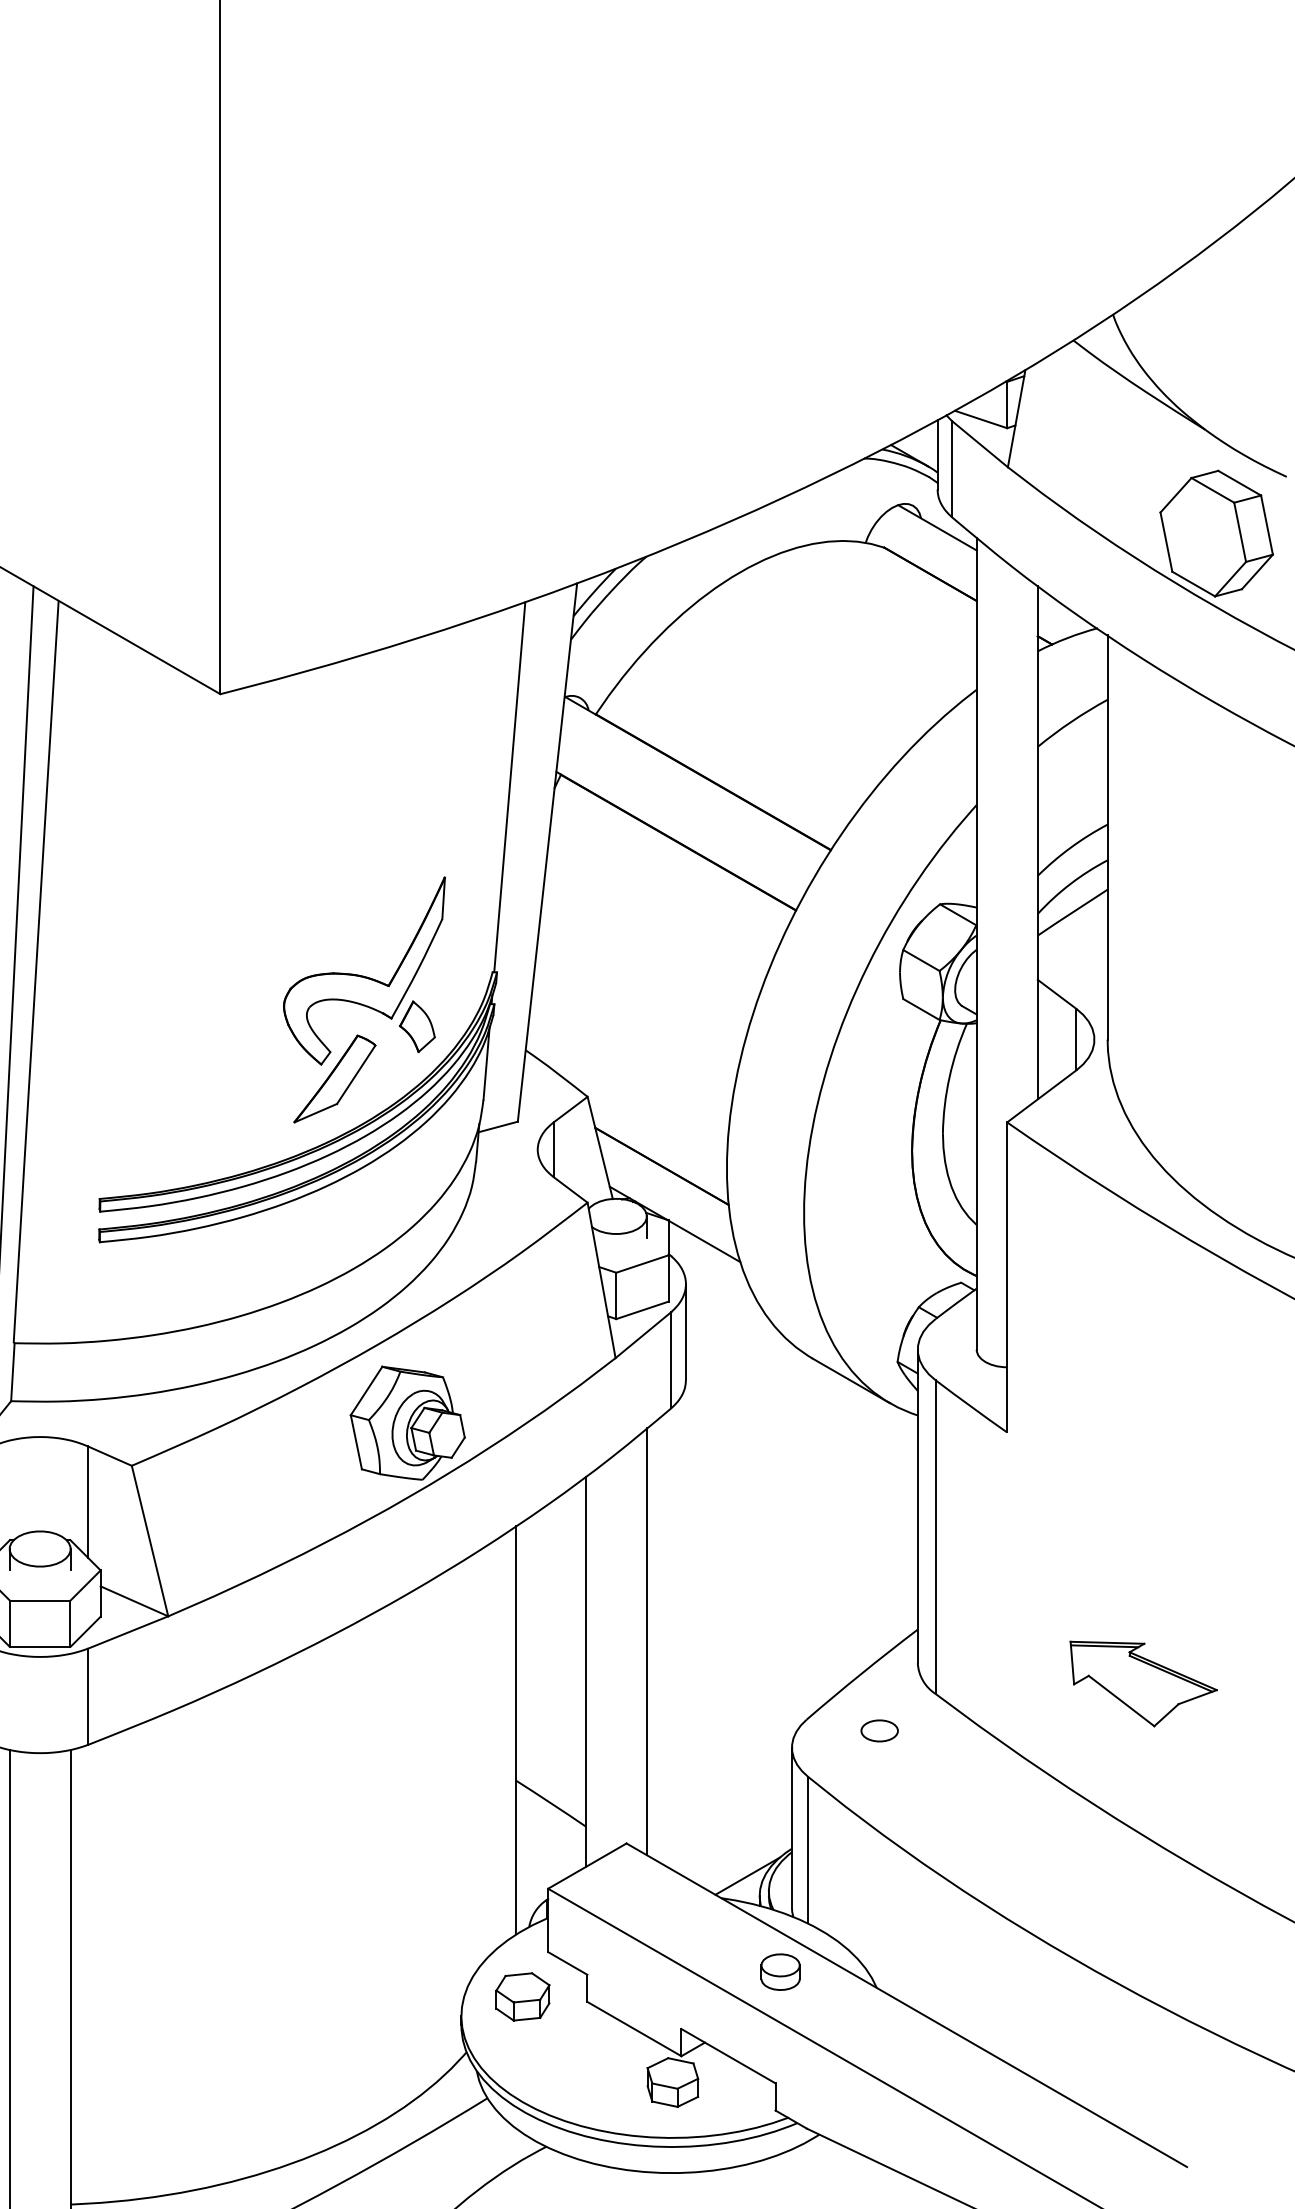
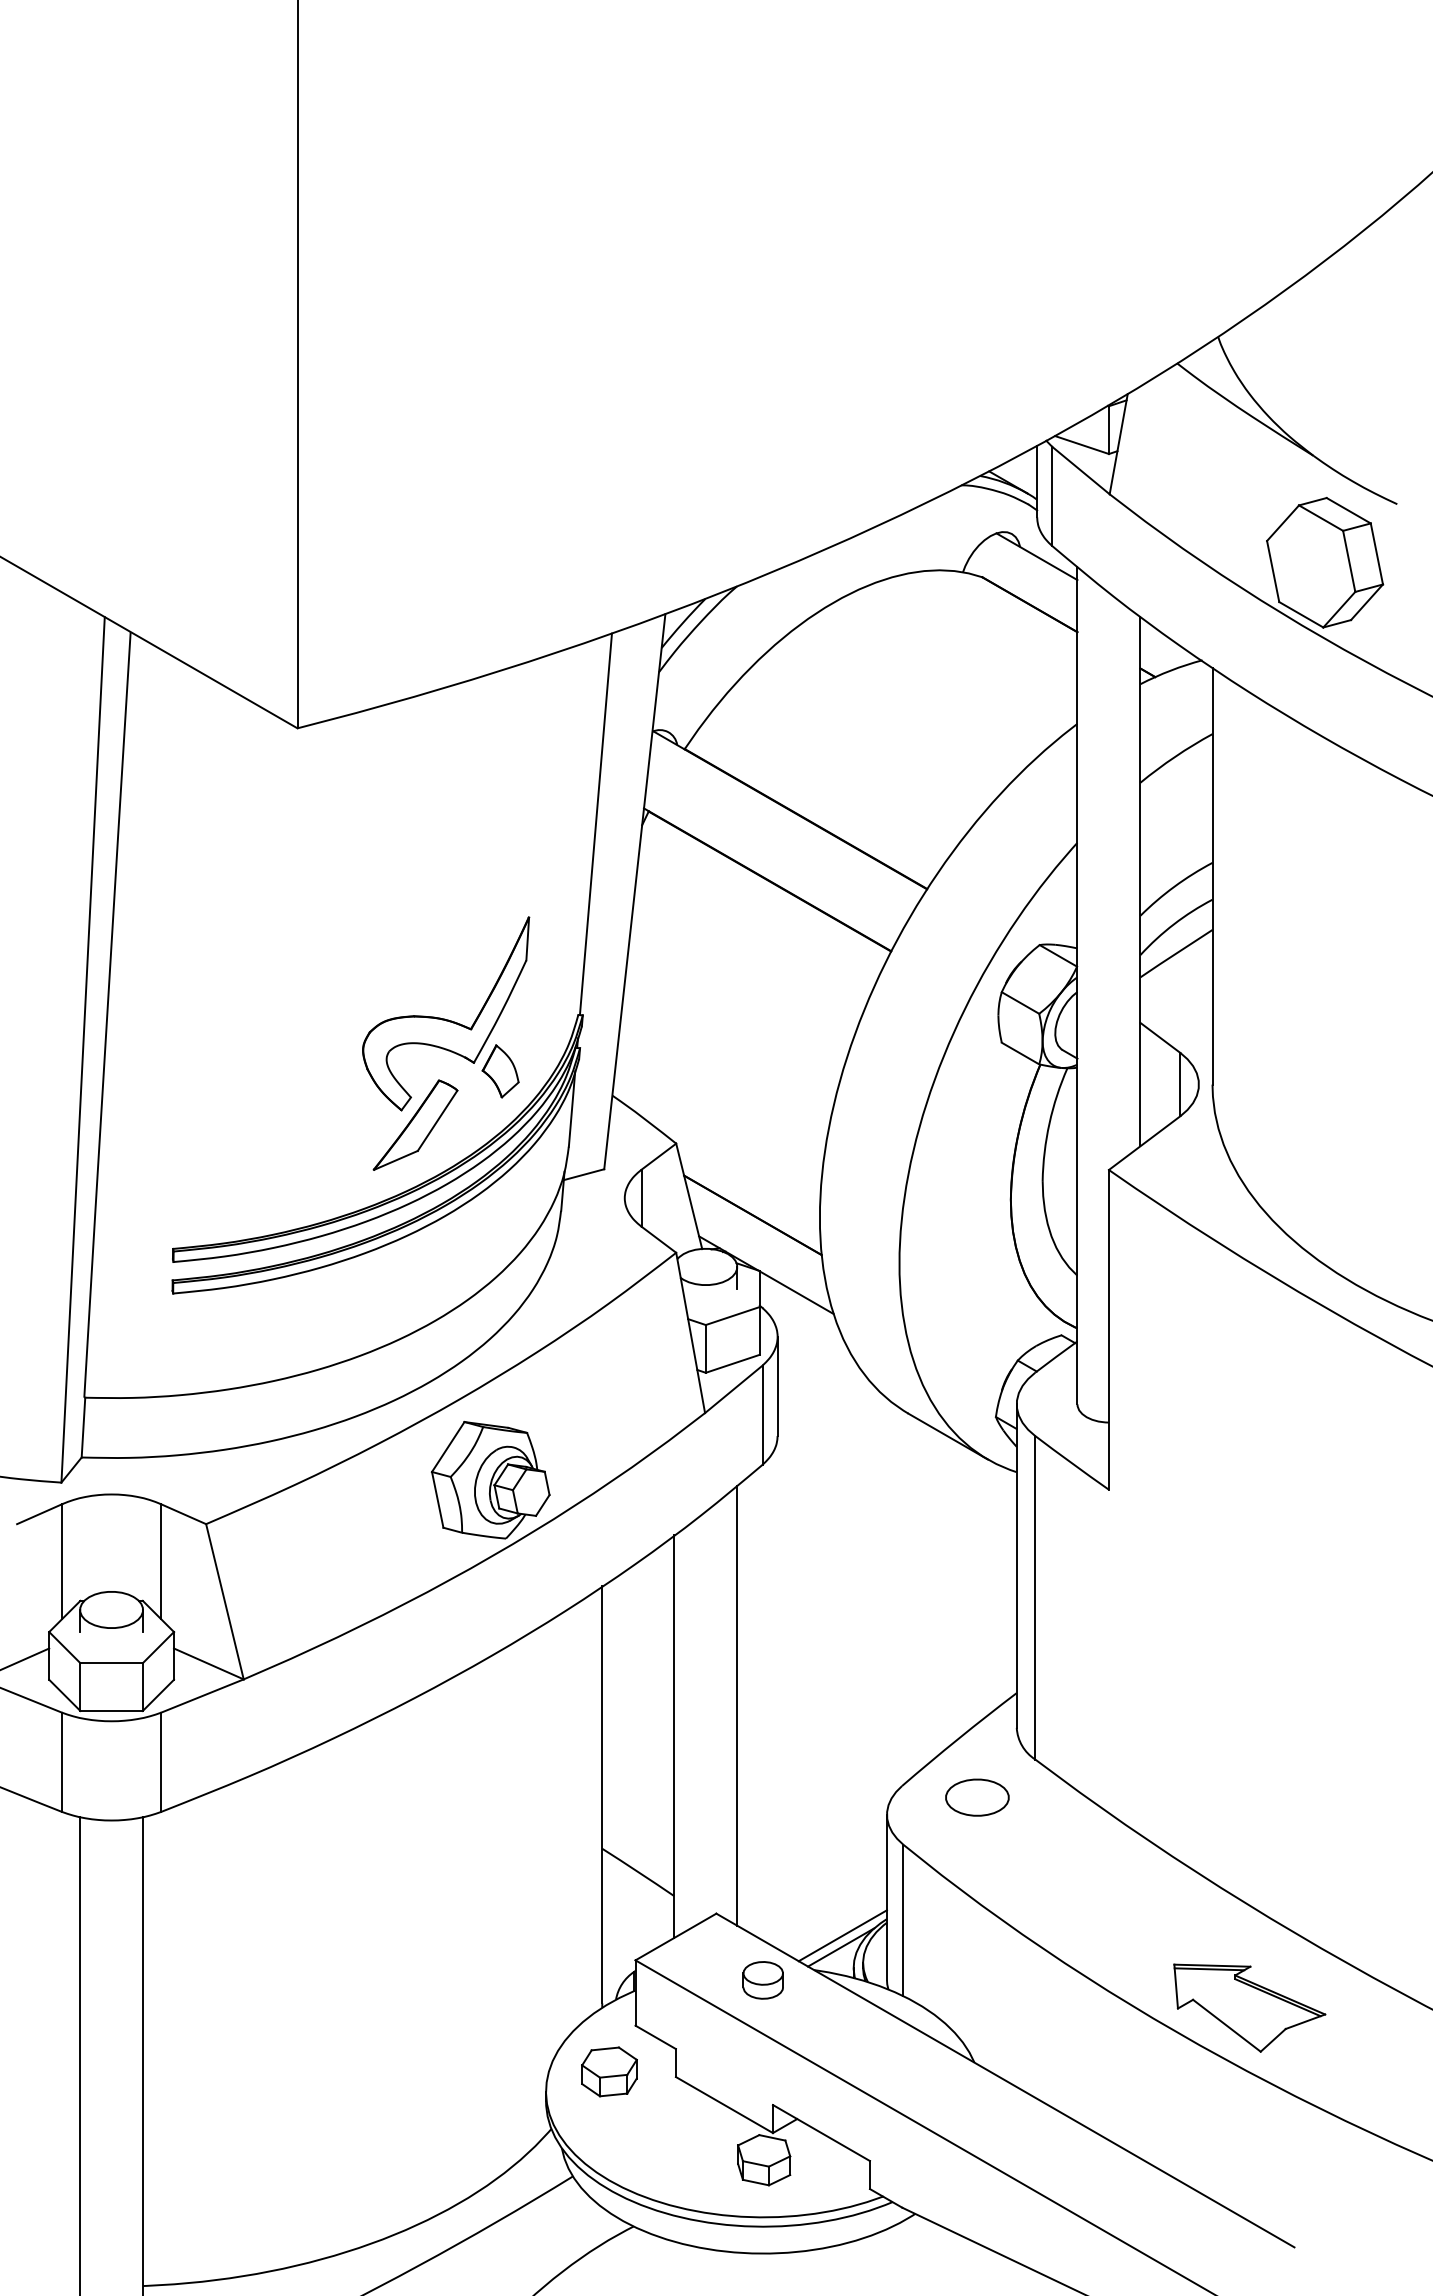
part: (1143, 1683) -> (1249, 2007), moved
part: (879, 1730) -> (977, 1797), size x1.67
line: (748, 1864) -> (842, 1935), added
part: (779, 1972) -> (762, 1980), moved

